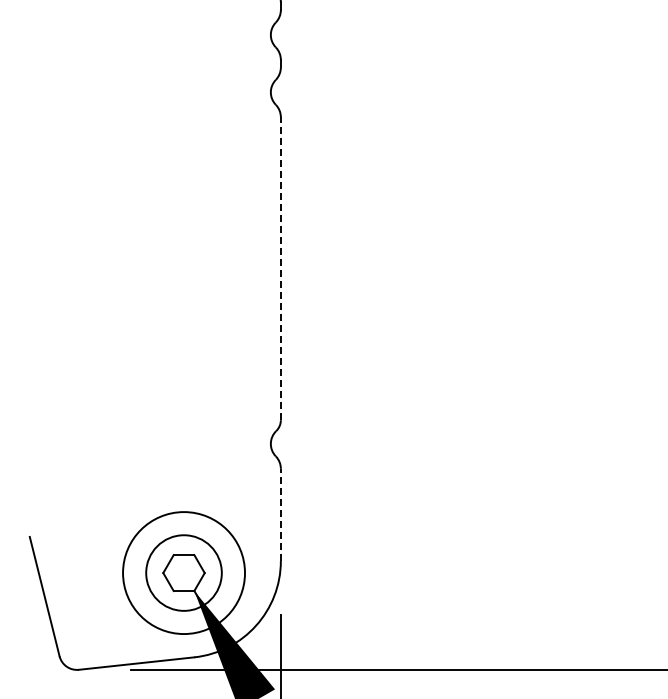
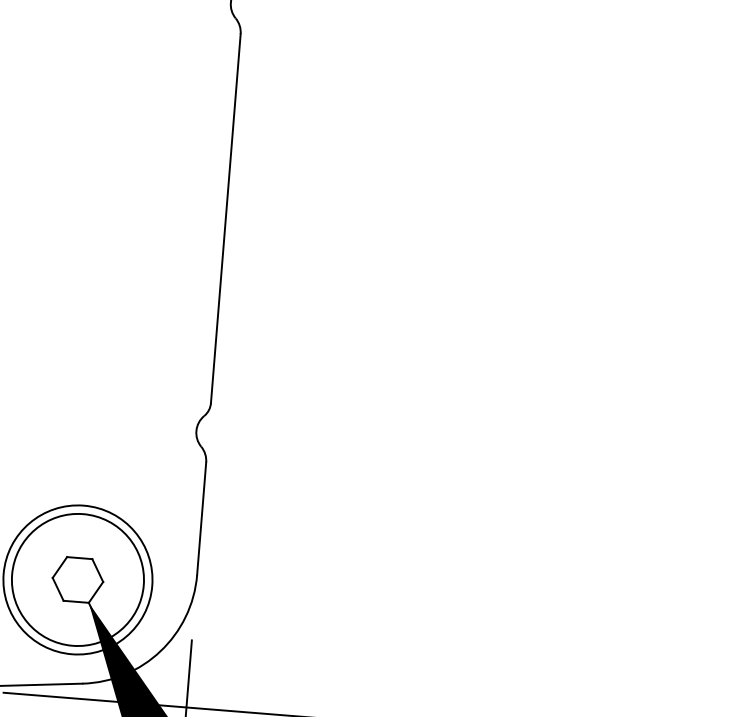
line: (280, 268) -> (225, 218), dashed -> solid
line: (280, 514) -> (201, 518), dashed -> solid
circle: (184, 573) -> (78, 580), size x1.43

